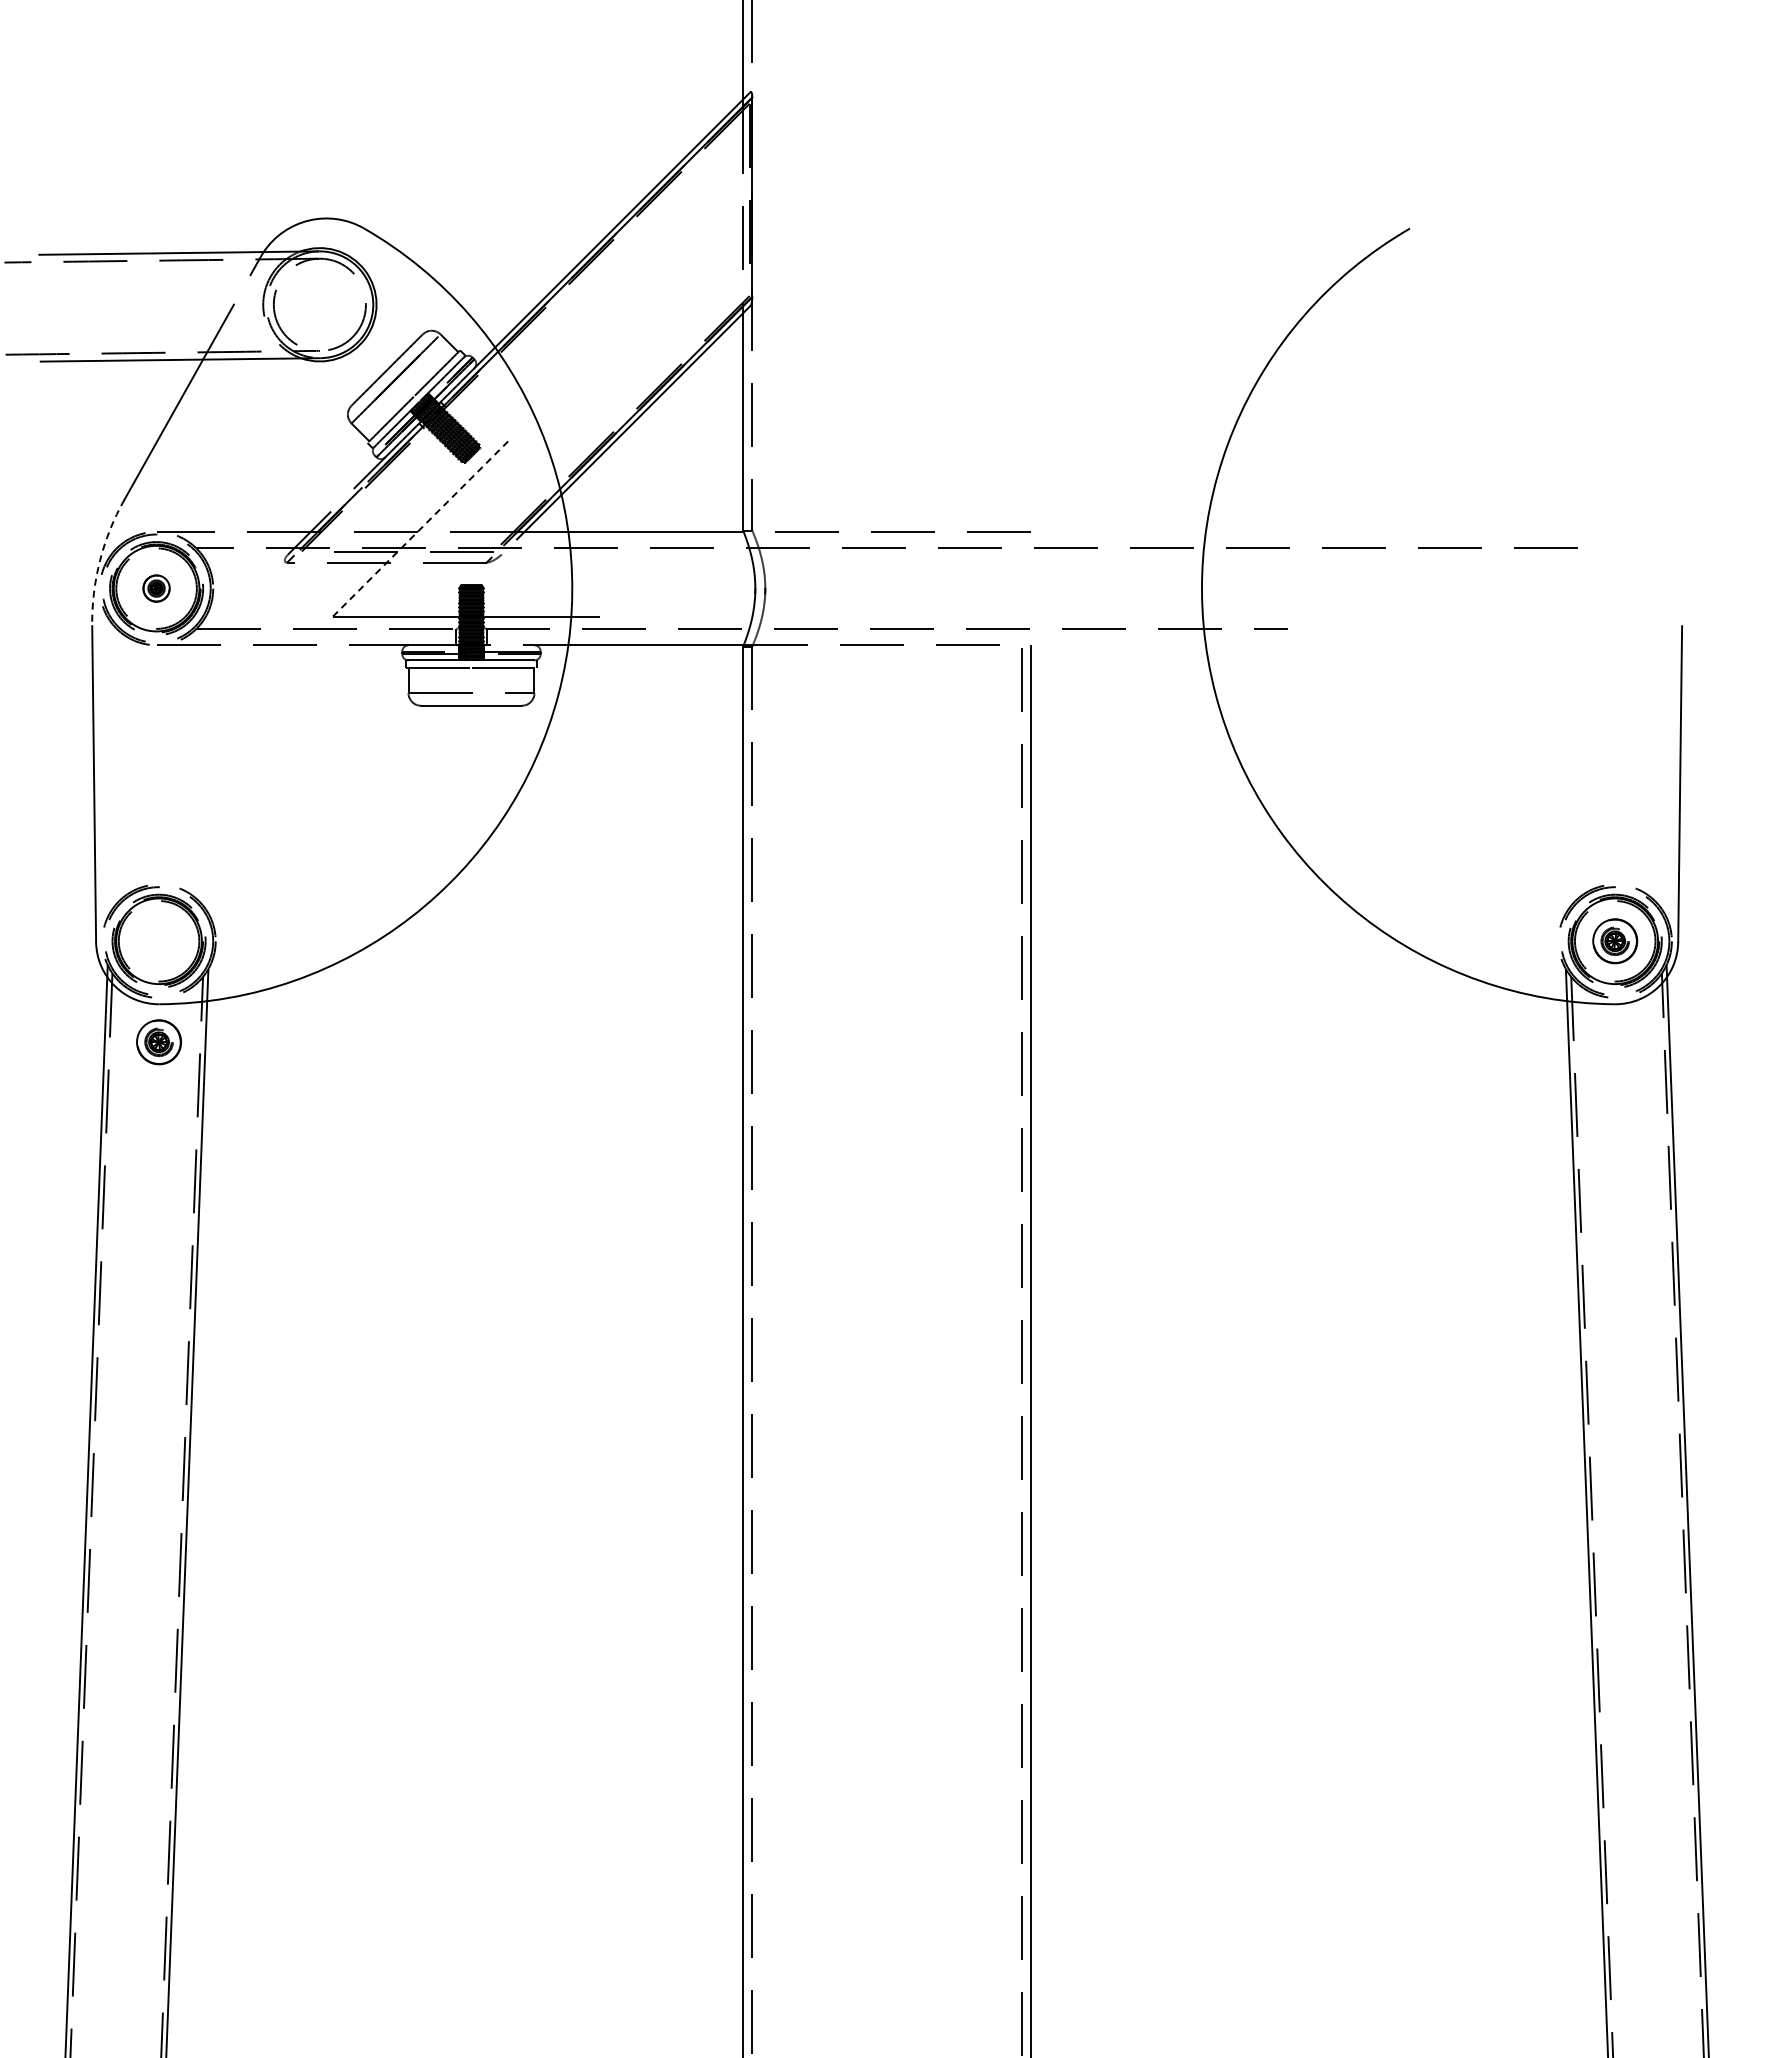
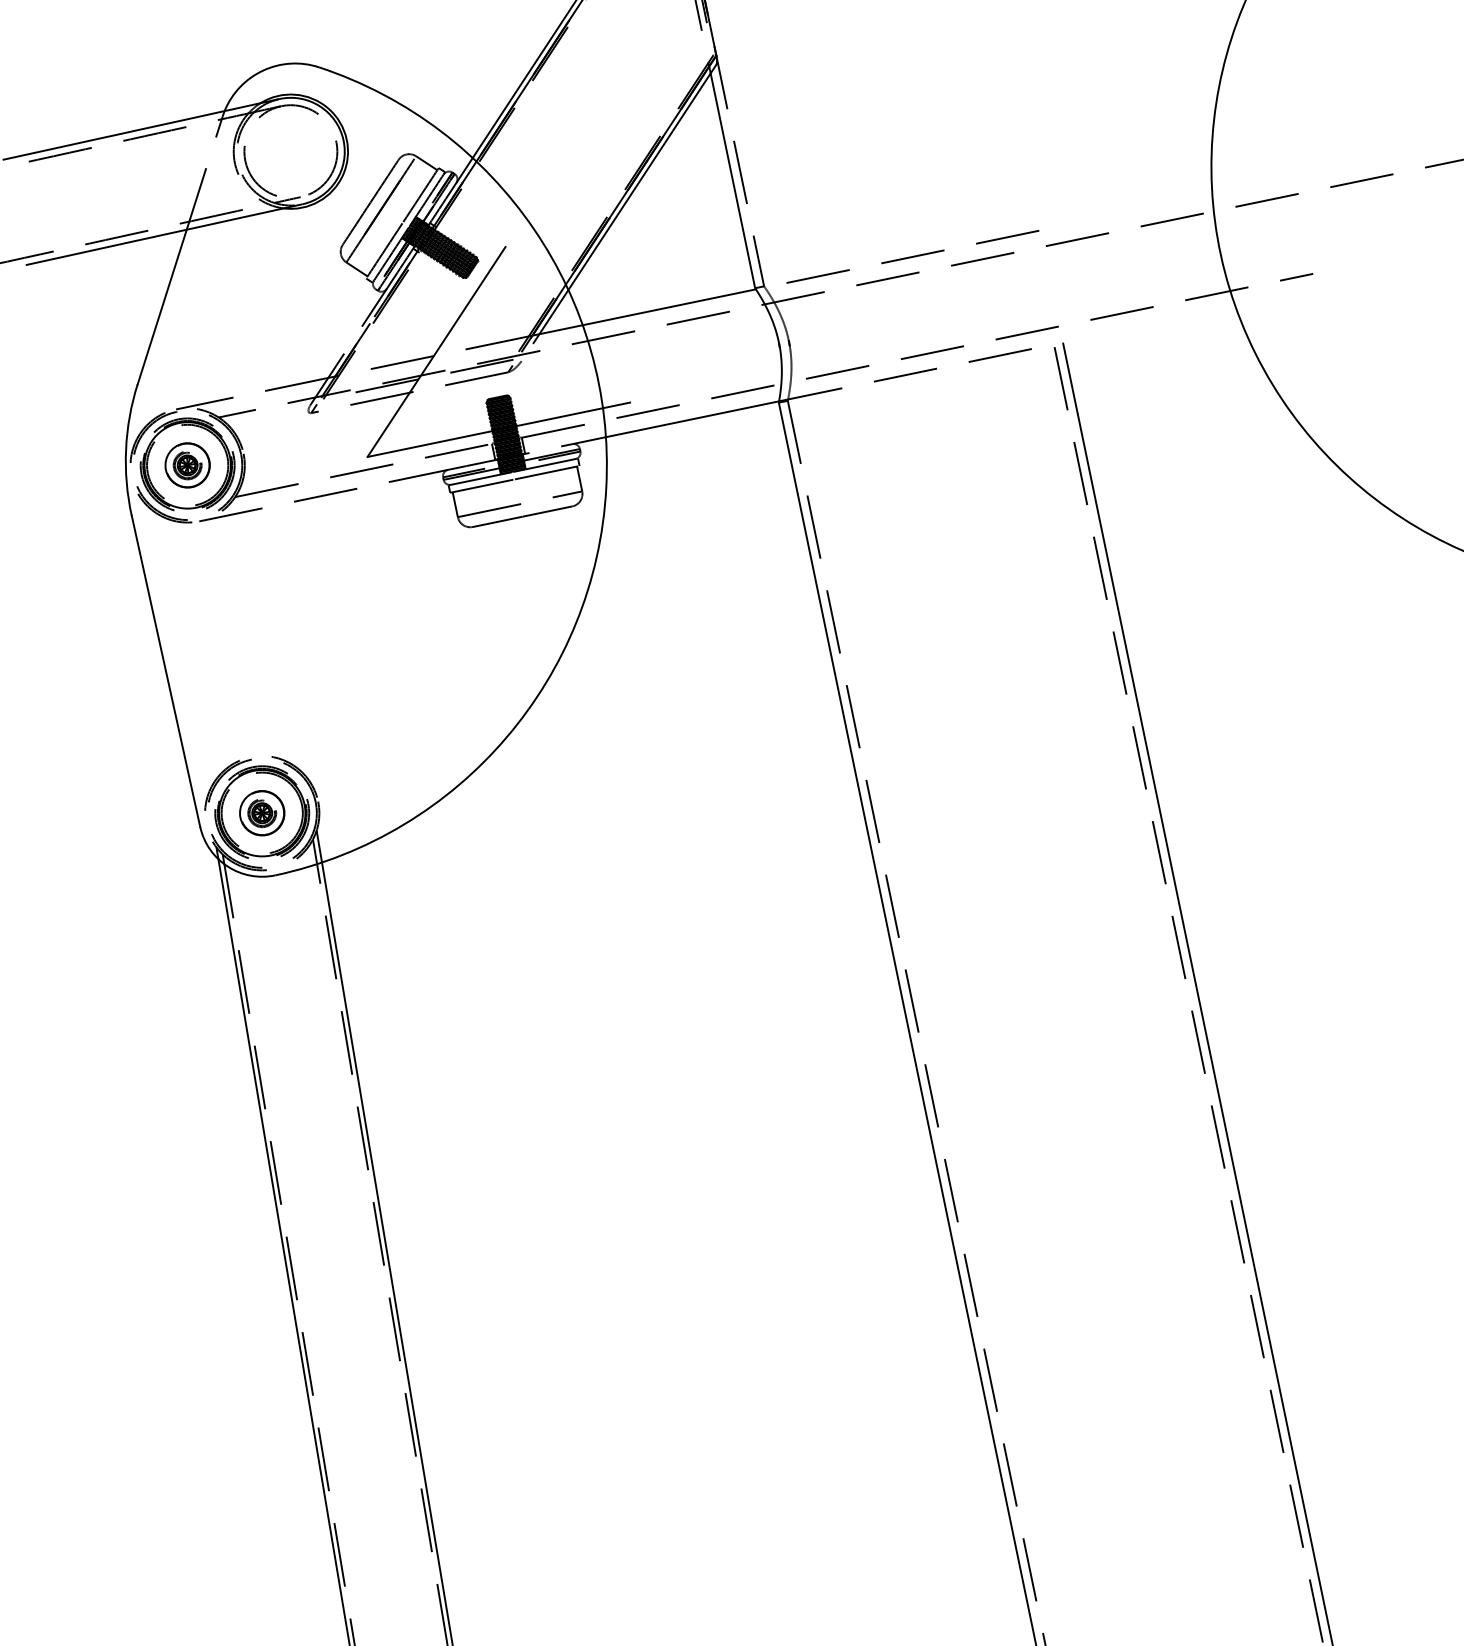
line: (421, 528) -> (436, 351), dashed -> solid
arc: (99, 560) -> (125, 449), dashed -> solid
part: (156, 588) -> (187, 465), size x1.67
part: (158, 1042) -> (261, 813), moved

